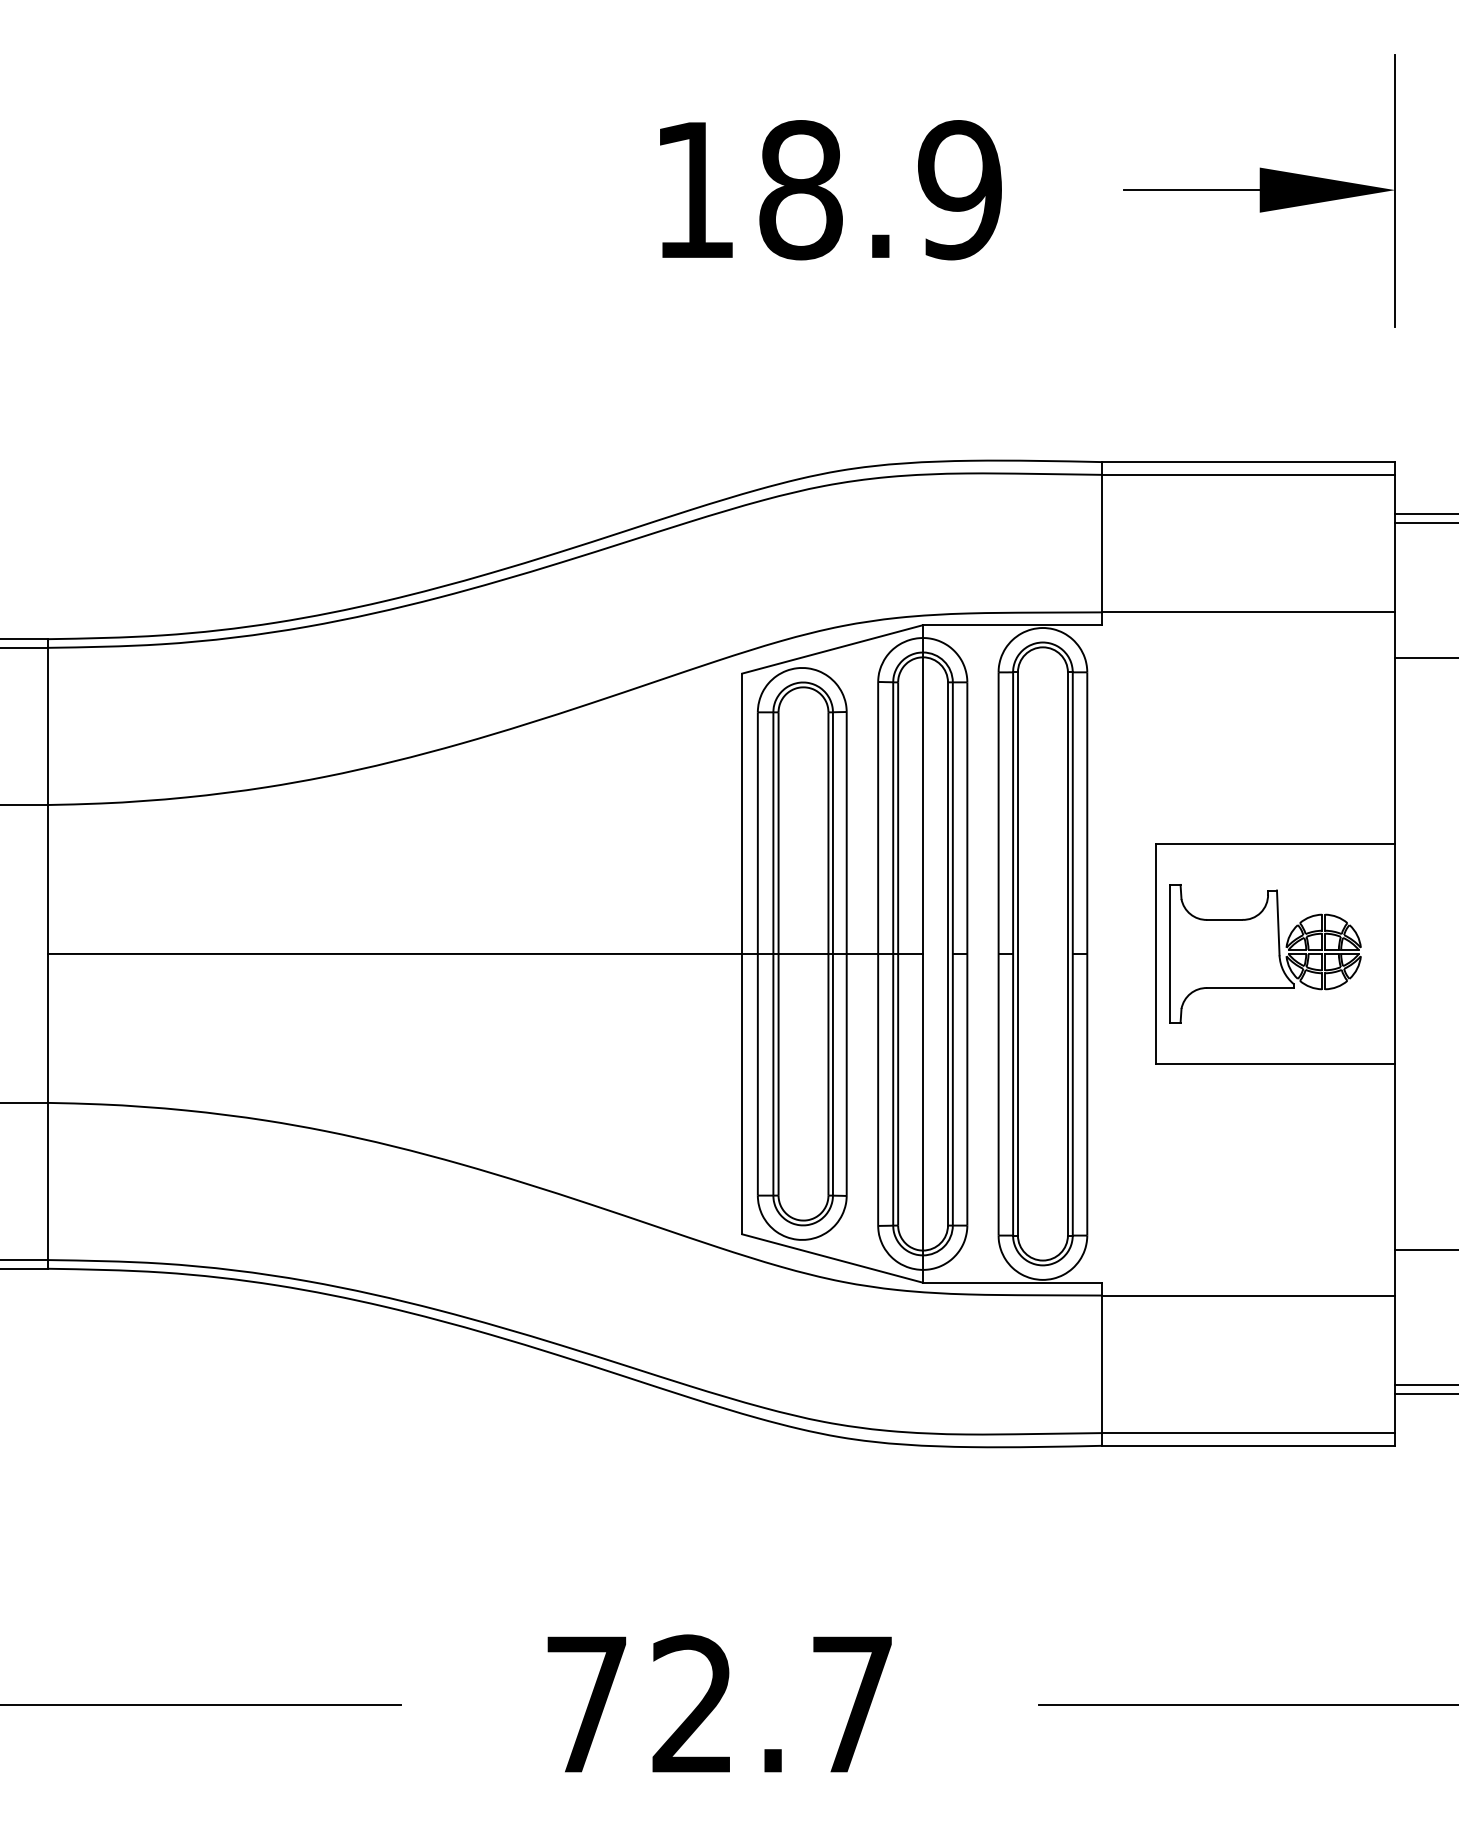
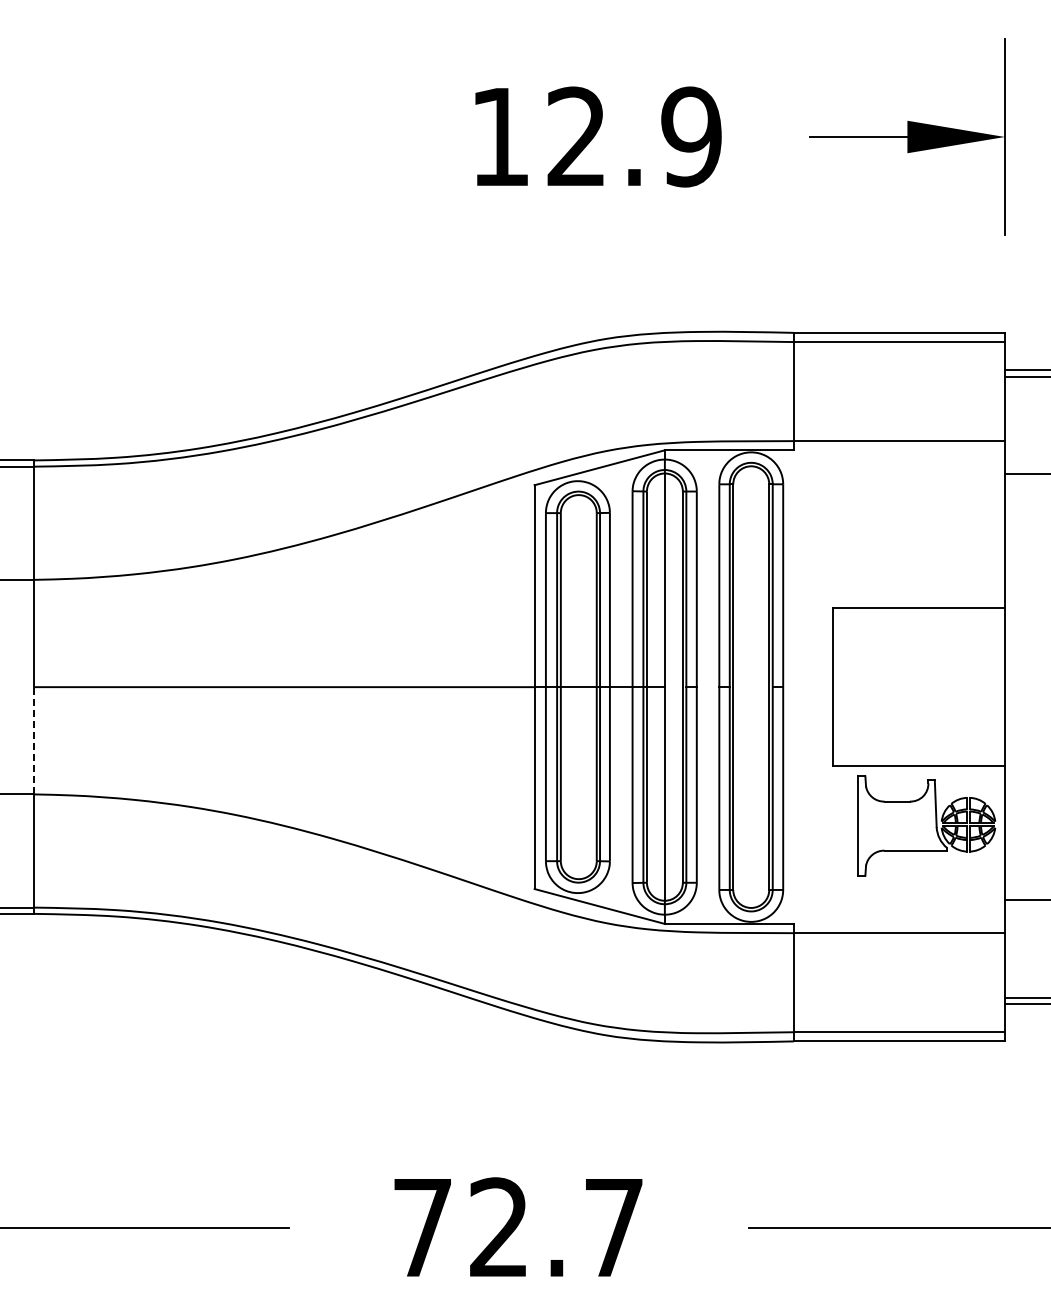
text: (801, 189) -> (577, 136), 18.9 -> 12.9
part: (1265, 953) -> (926, 825), moved
line: (47, 1028) -> (34, 740), solid -> dashed

